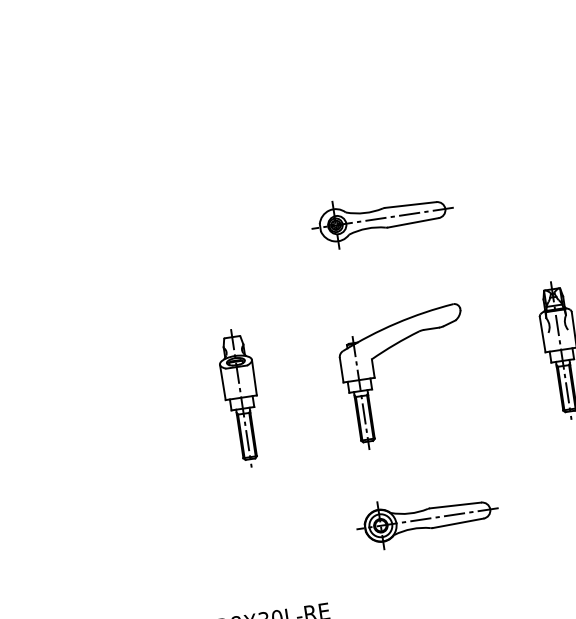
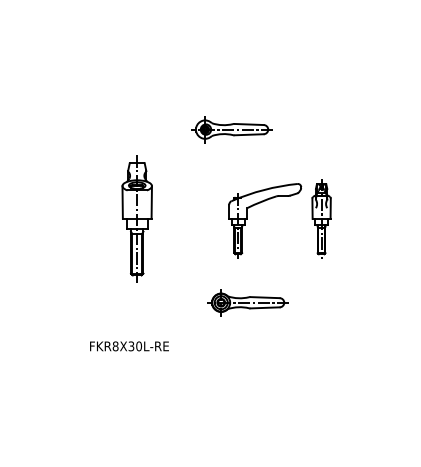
part: (390, 349) -> (258, 204), moved
part: (241, 397) -> (137, 218), size x1.6
part: (426, 518) -> (247, 302), moved

